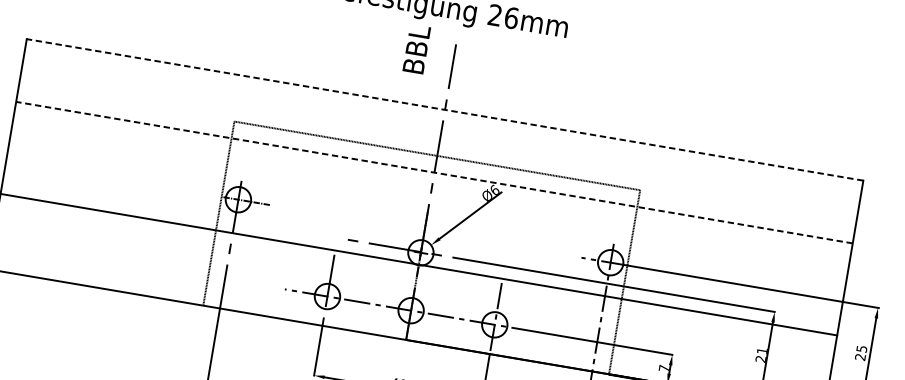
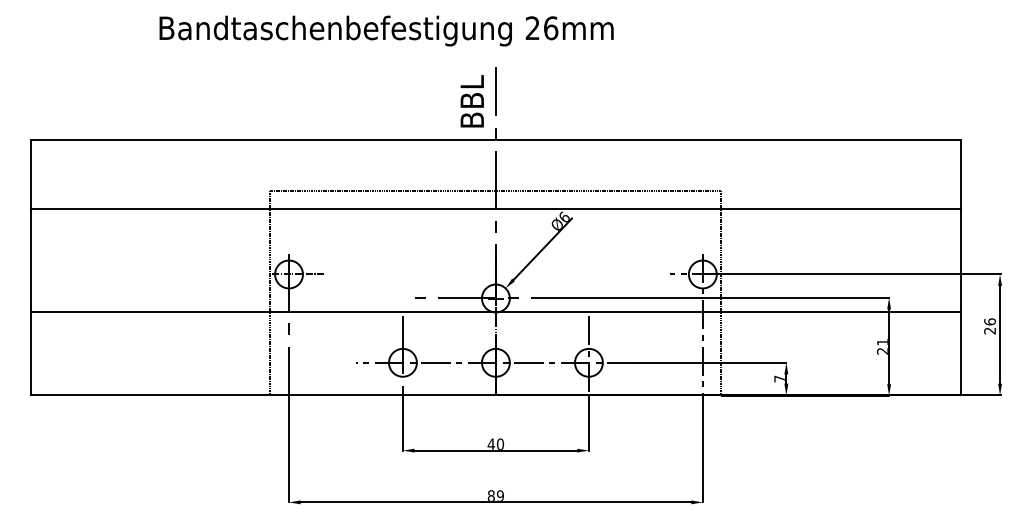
text: (416, 49) -> (471, 101), moved
line: (444, 109) -> (495, 139), dashed -> solid
line: (434, 172) -> (495, 209), dashed -> solid
text: (861, 348) -> (989, 321), 25 -> 26

